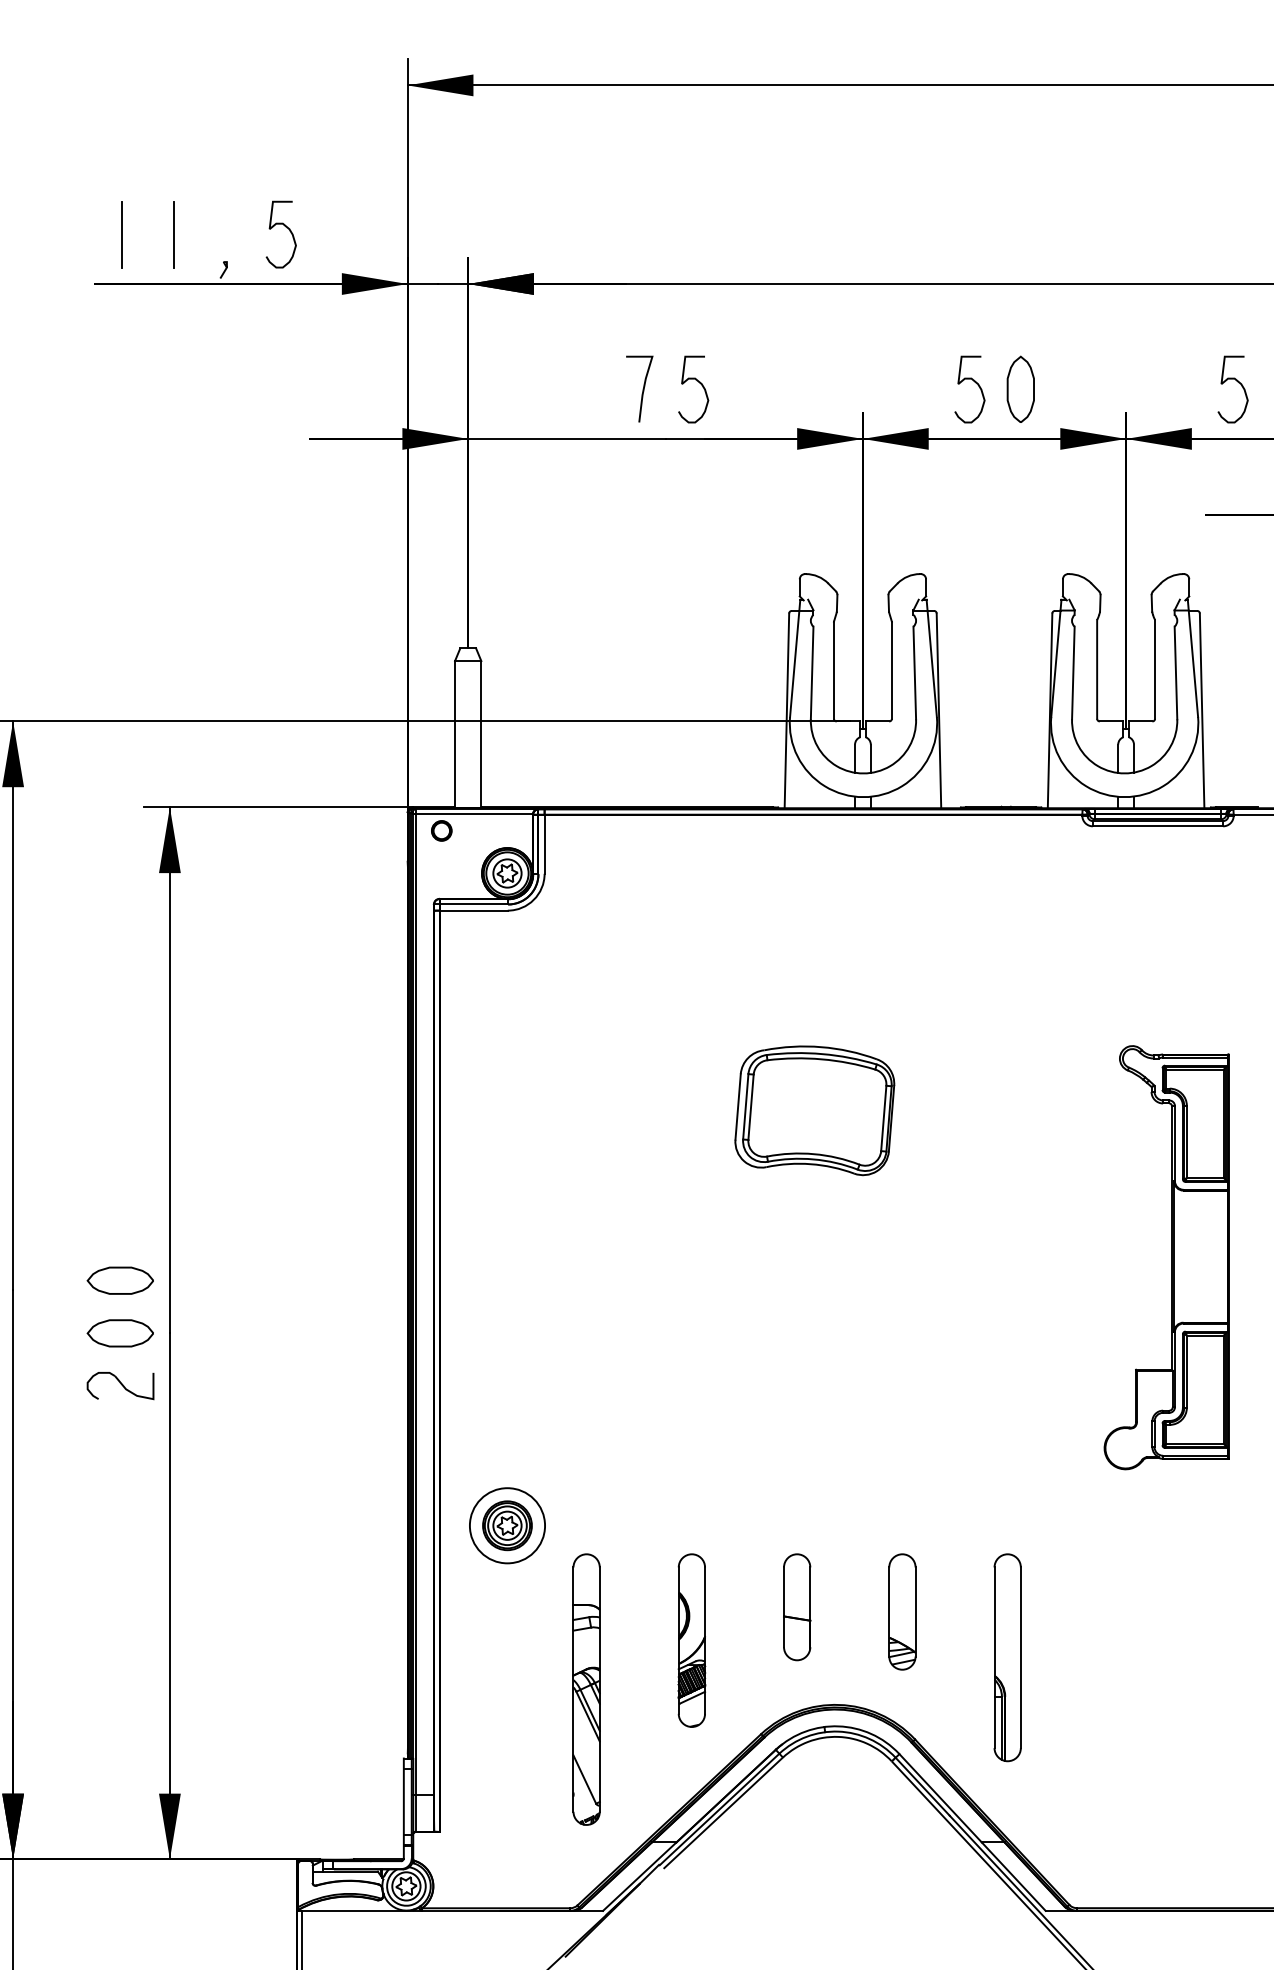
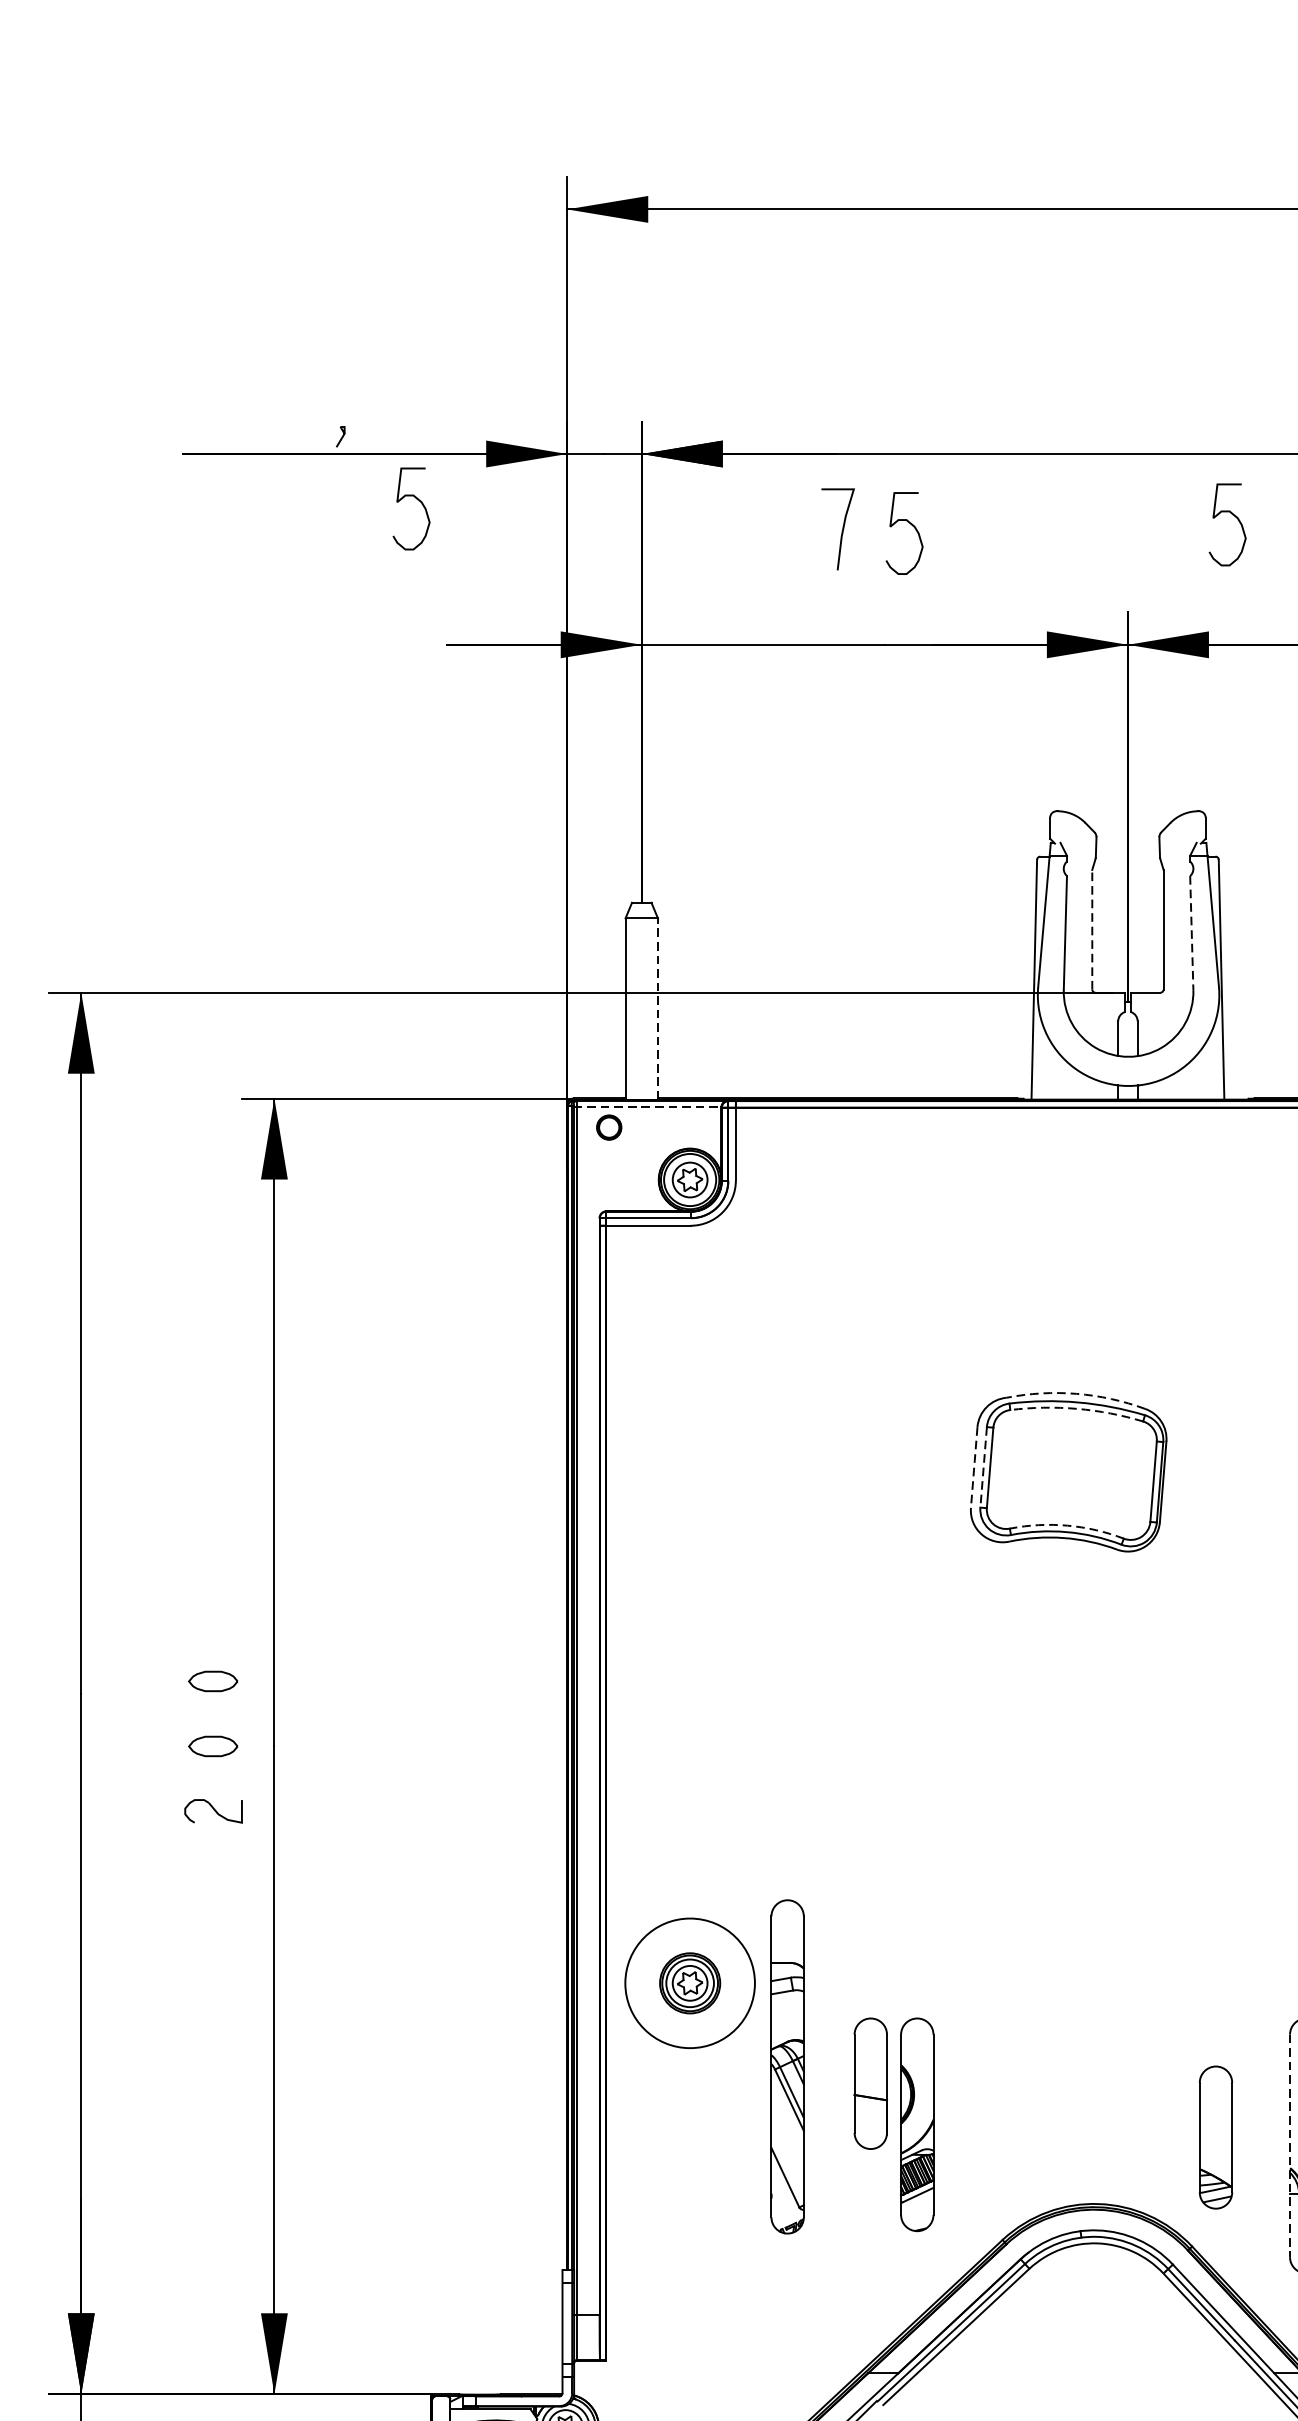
curve: (285, 227) -> (416, 500), moved
line: (121, 234) -> (214, 393), removed
line: (174, 234) -> (280, 393), removed
curve: (699, 383) -> (911, 526), moved
curve: (975, 383) -> (1234, 517), moved
curve: (642, 389) -> (841, 529), moved
line: (833, 670) -> (1091, 930), solid -> dashed
line: (914, 673) -> (1191, 933), solid -> dashed
line: (481, 734) -> (658, 1008), solid -> dashed
line: (472, 814) -> (647, 1107), solid -> dashed
arc: (821, 1047) -> (1076, 1394), solid -> dashed
arc: (821, 1059) -> (1076, 1409), solid -> dashed
line: (738, 1106) -> (974, 1466), solid -> dashed
line: (745, 1106) -> (983, 1466), solid -> dashed
arc: (813, 1154) -> (1067, 1526), solid -> dashed
part: (119, 1280) -> (212, 1681), size x0.6
part: (119, 1333) -> (212, 1746), size x0.6
part: (120, 1386) -> (213, 1811), size x0.7
circle: (507, 1525) -> (690, 1983), size x1.4
part: (797, 1607) -> (871, 2084), moved
part: (902, 1611) -> (1216, 2136), moved
line: (994, 1658) -> (1289, 2146), solid -> dashed
part: (586, 1689) -> (787, 2066), moved

